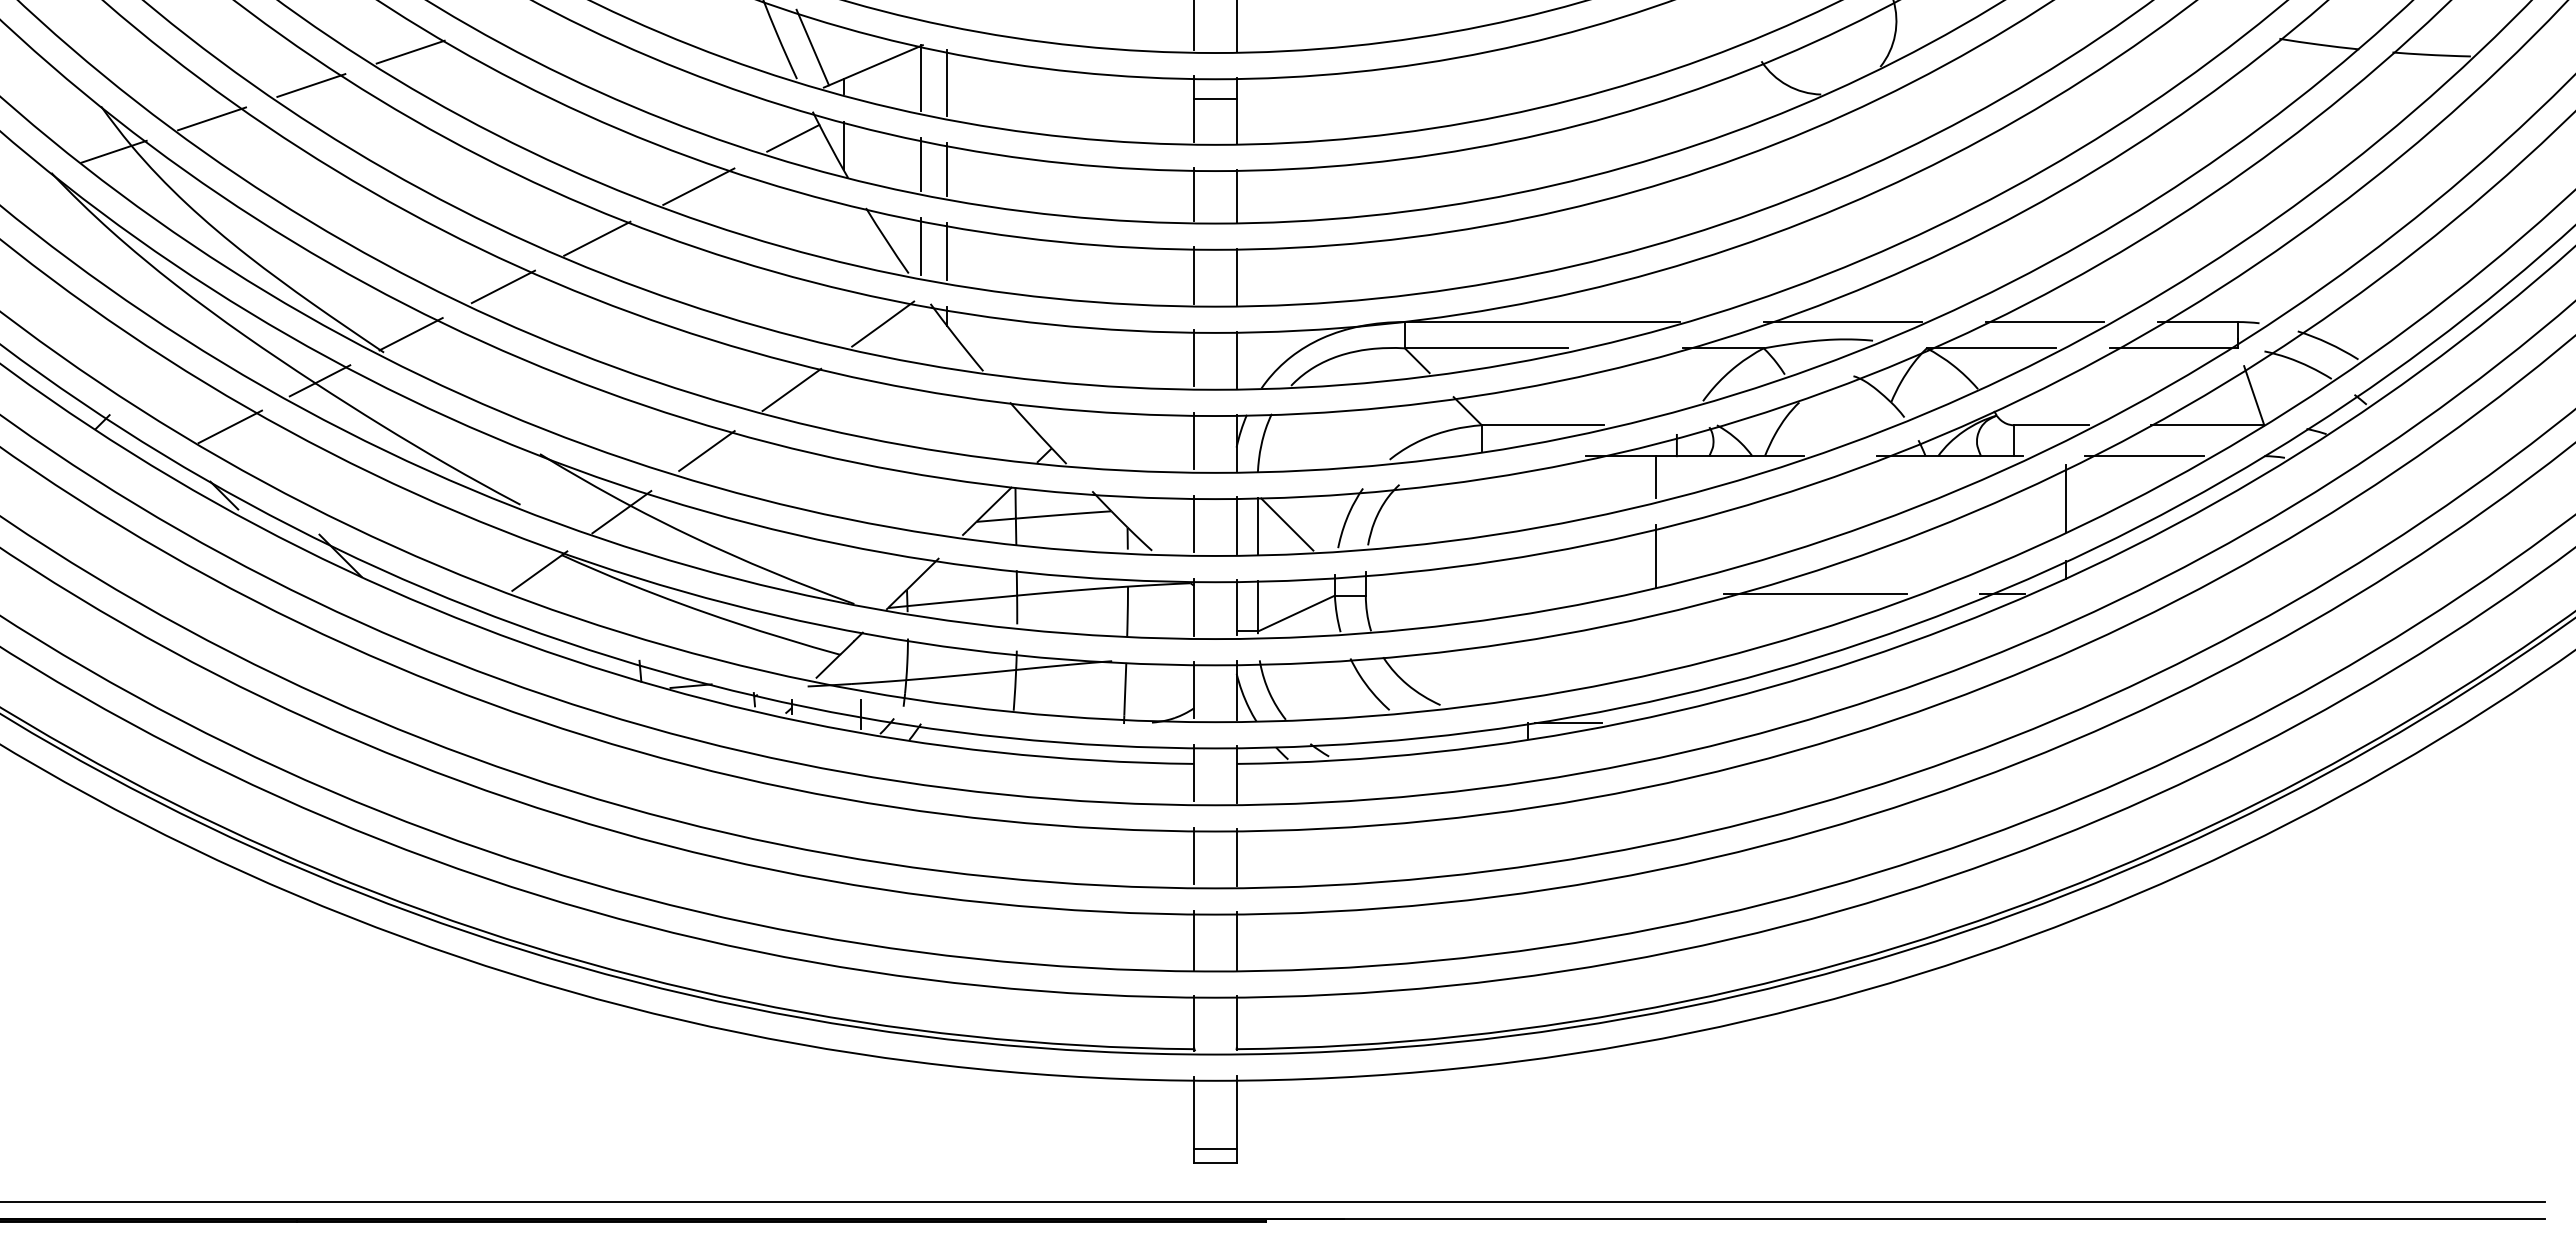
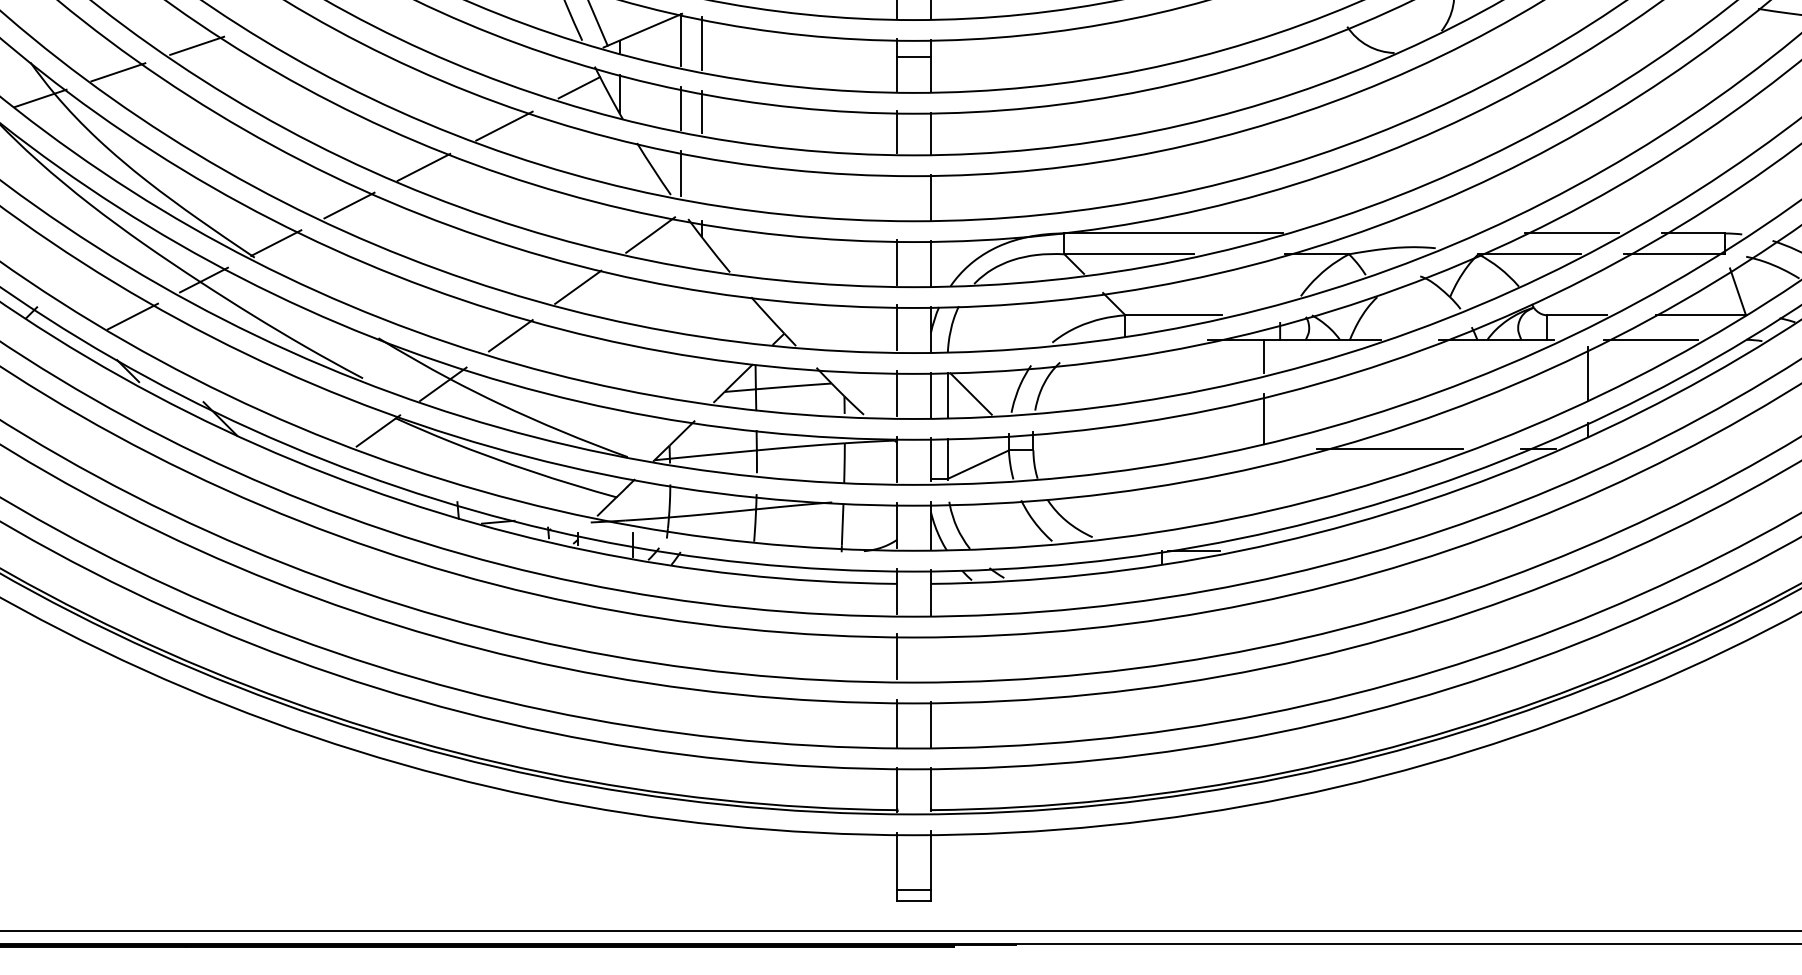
line: (410, 51) -> (275, 18), removed
line: (947, 251) -> (701, 177), removed
line: (1194, 274) -> (897, 195), removed
line: (1842, 322) -> (1411, 233), removed
line: (1236, 857) -> (930, 658), removed

